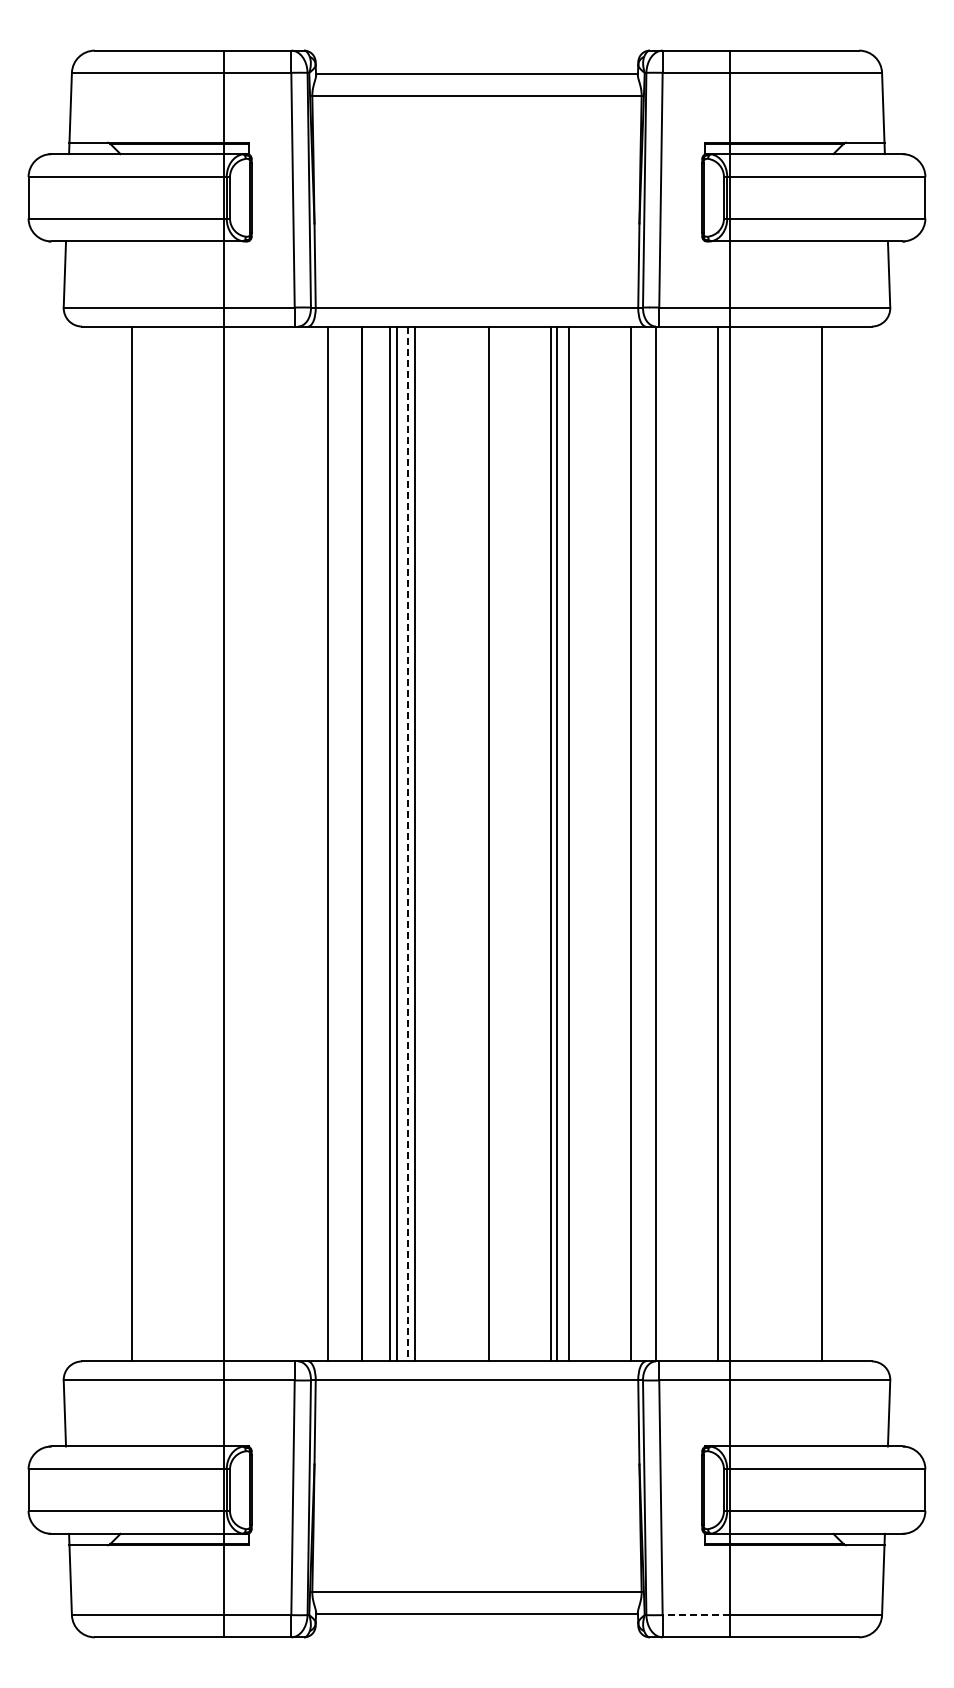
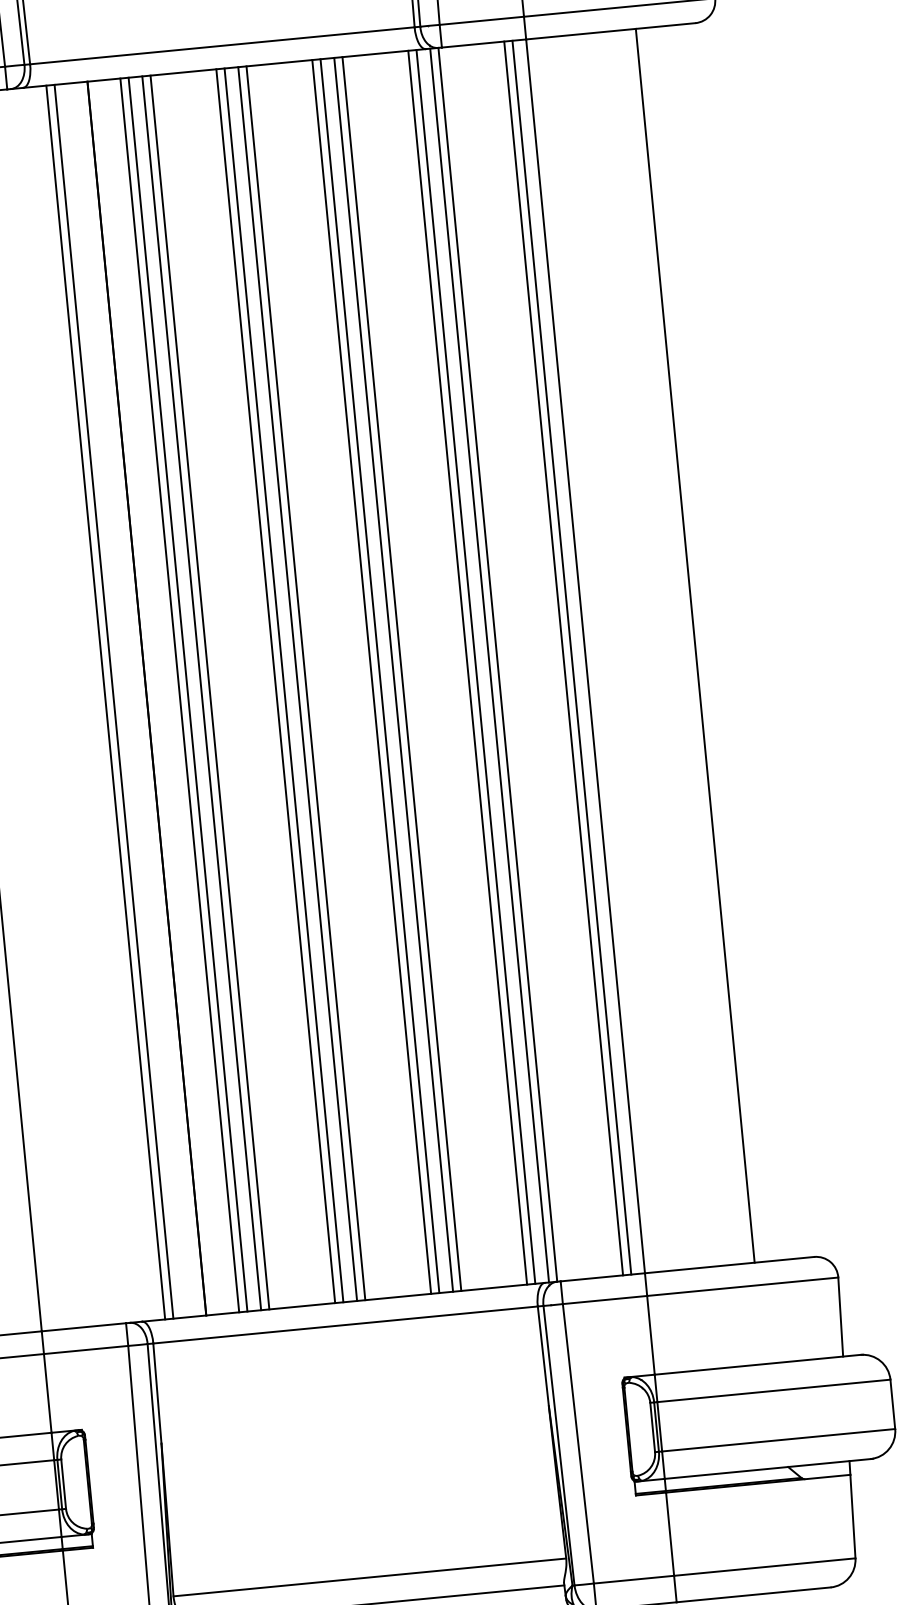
line: (334, 843) -> (114, 701), added
line: (470, 843) -> (276, 685), added
line: (476, 843) -> (283, 684), added
line: (495, 843) -> (305, 682), added
line: (575, 843) -> (401, 673), added
line: (637, 843) -> (475, 666), added
line: (649, 843) -> (489, 665), added
line: (711, 843) -> (563, 657), added
line: (408, 844) -> (202, 693), dashed -> solid
line: (696, 1615) -> (634, 1580), dashed -> solid

